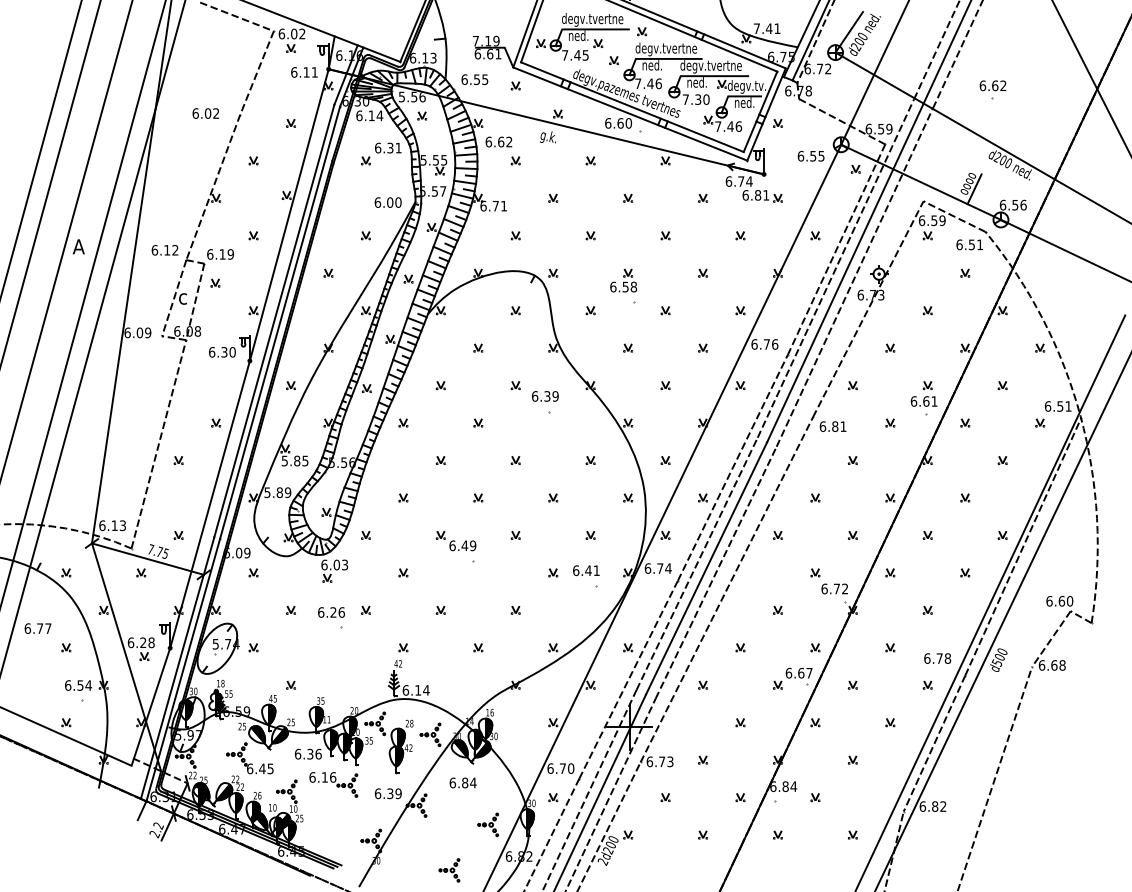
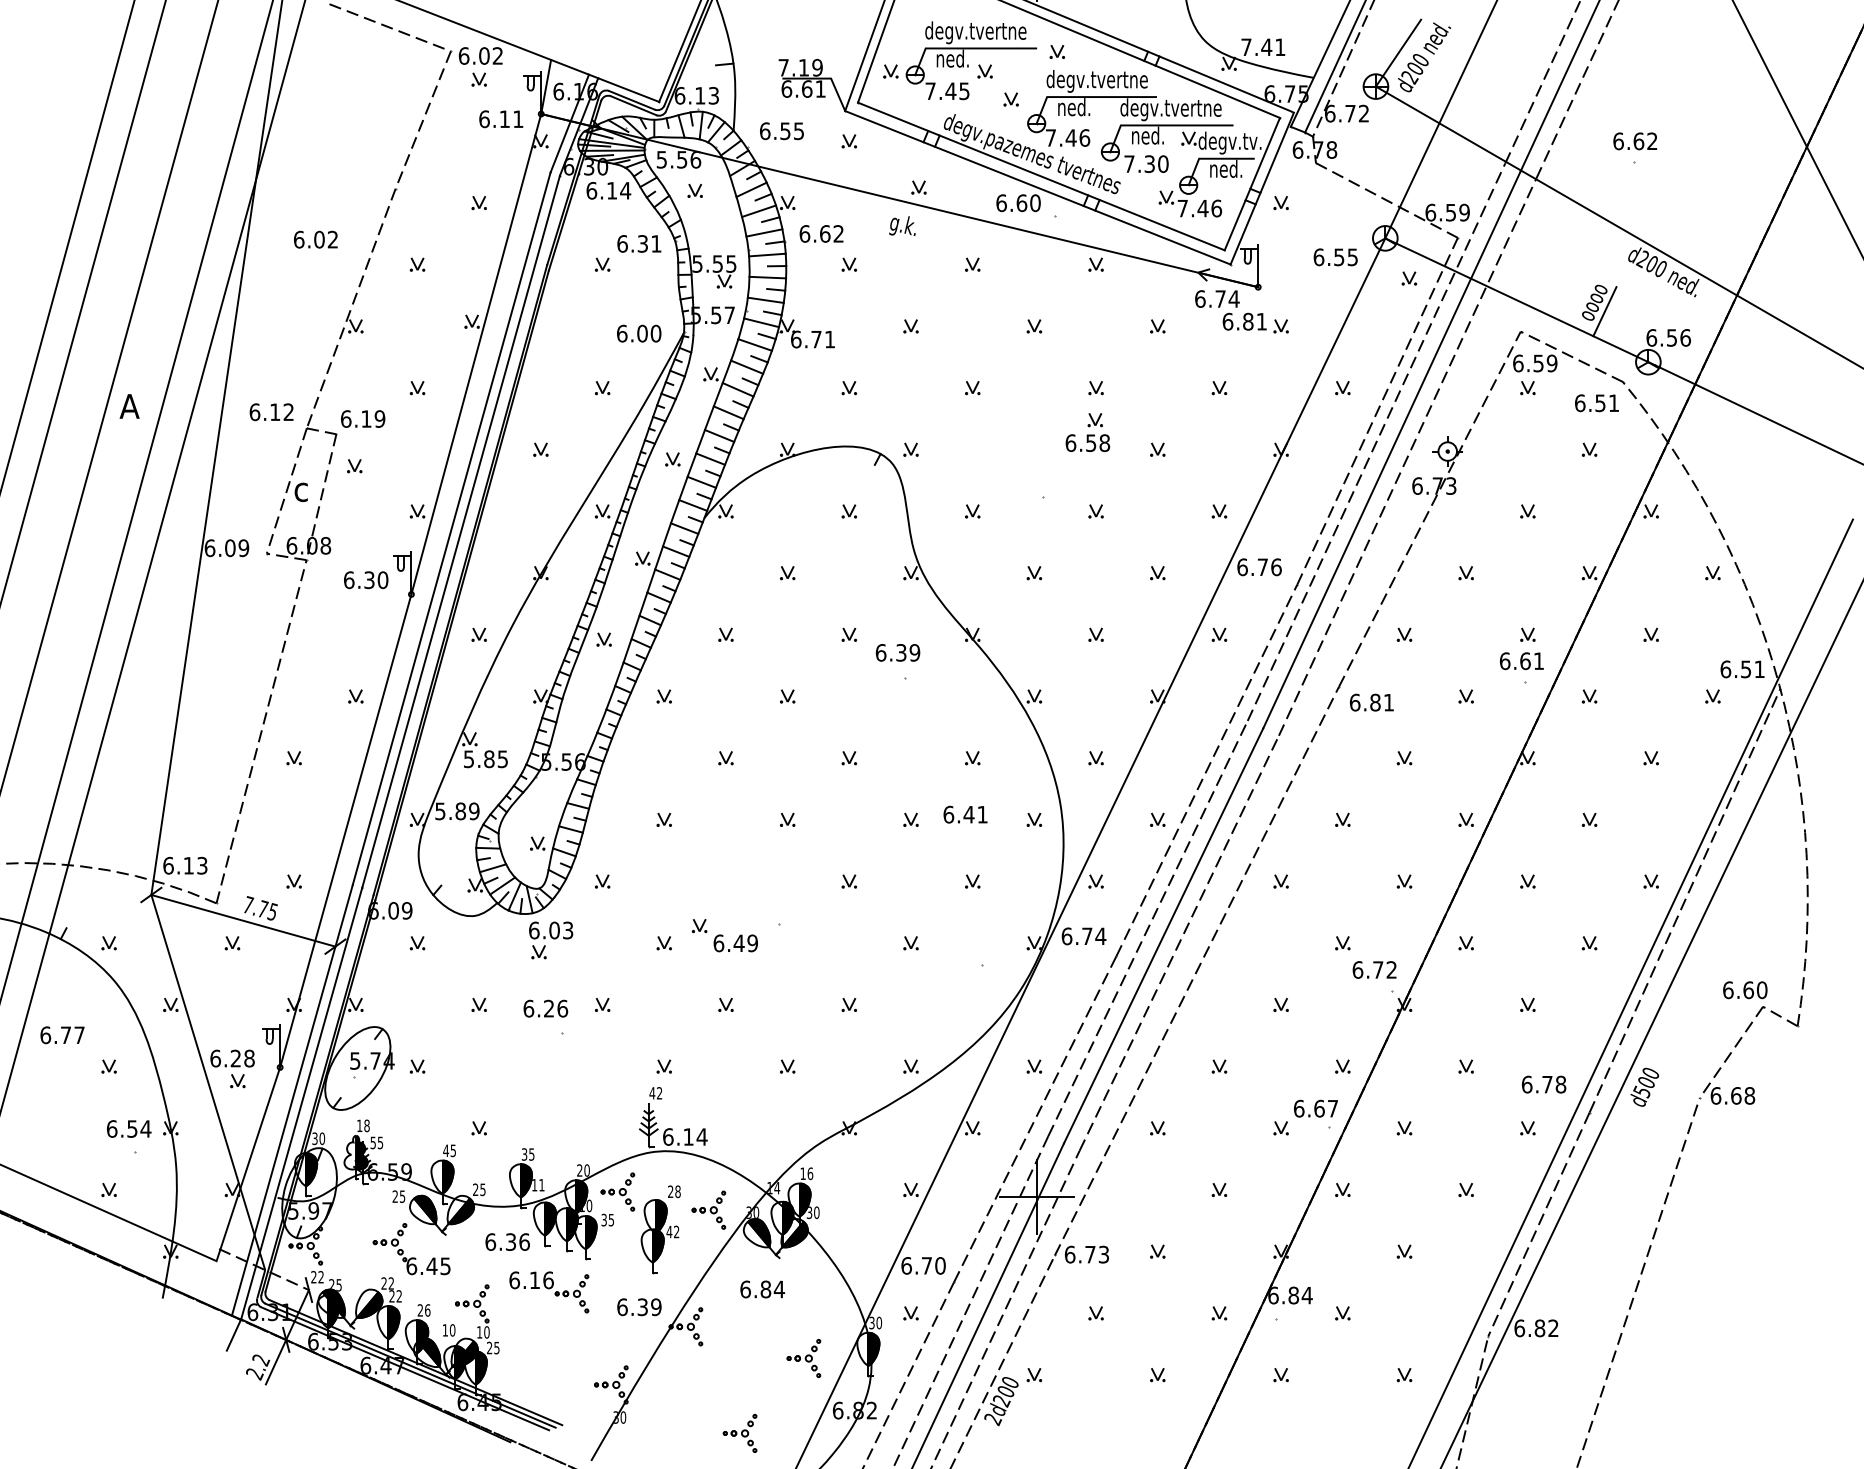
text: (205, 113) -> (315, 239), moved
part: (623, 280) -> (1087, 432), moved
part: (455, 541) -> (723, 936), moved
text: (586, 570) -> (965, 814), moved

